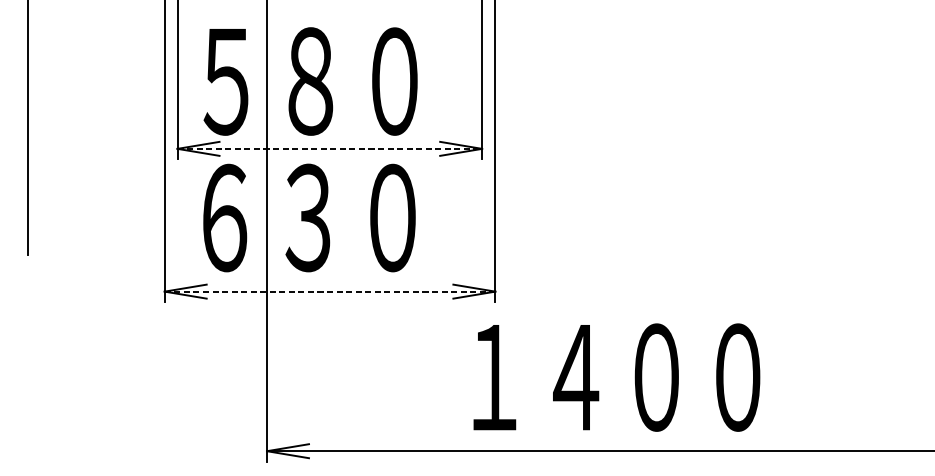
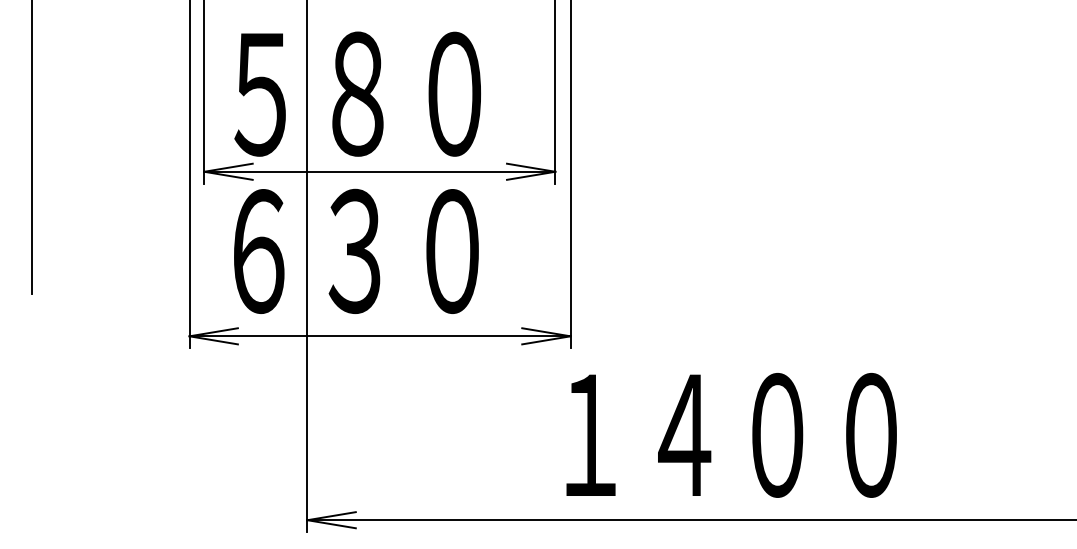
line: (329, 148) -> (379, 171), dashed -> solid
line: (330, 291) -> (380, 336), dashed -> solid
text: (616, 377) -> (731, 435), moved

